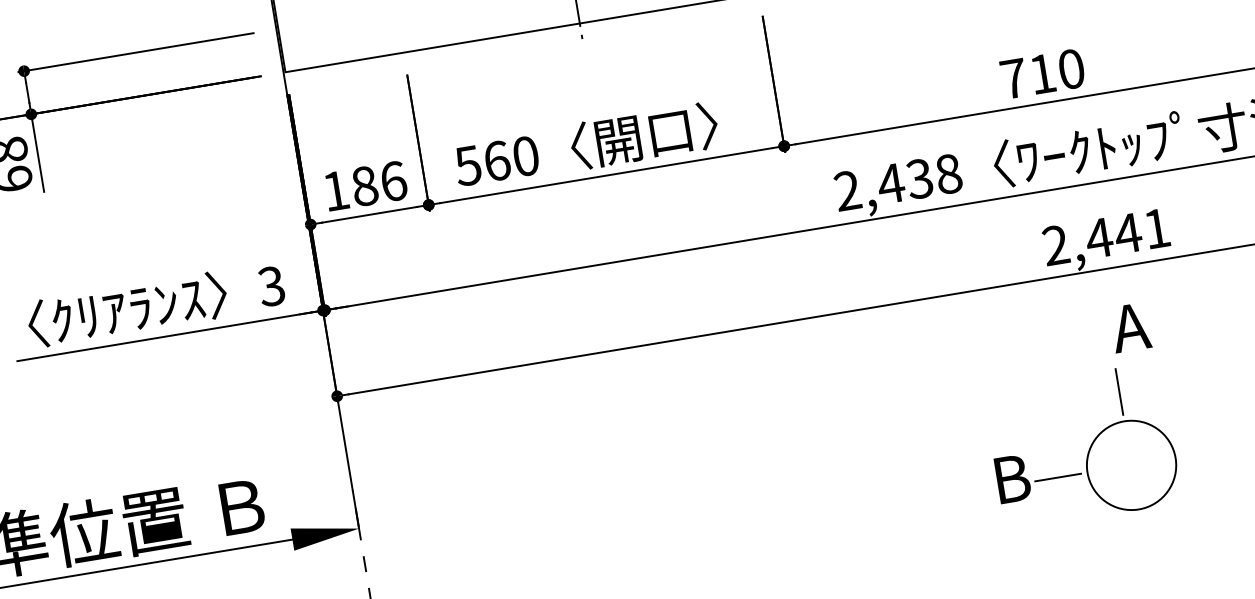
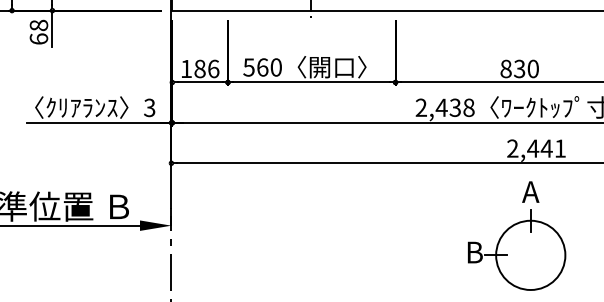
text: (1027, 75) -> (512, 68), 710 -> 830
text: (1129, 326) -> (530, 191), moved
circle: (1131, 465) -> (530, 255), size x1.67

